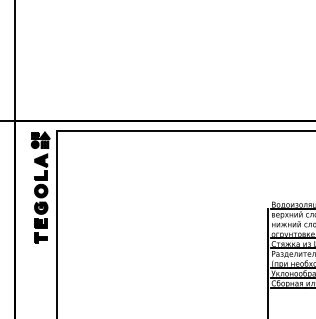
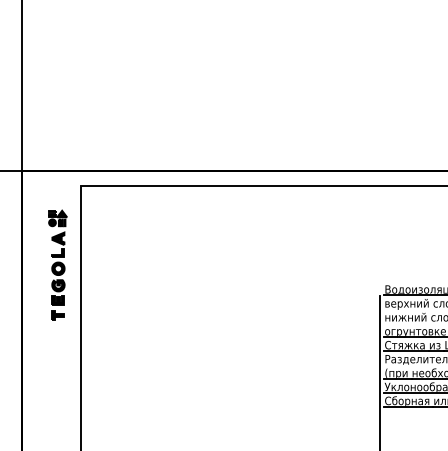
part: (40, 187) -> (57, 265), size x0.7

